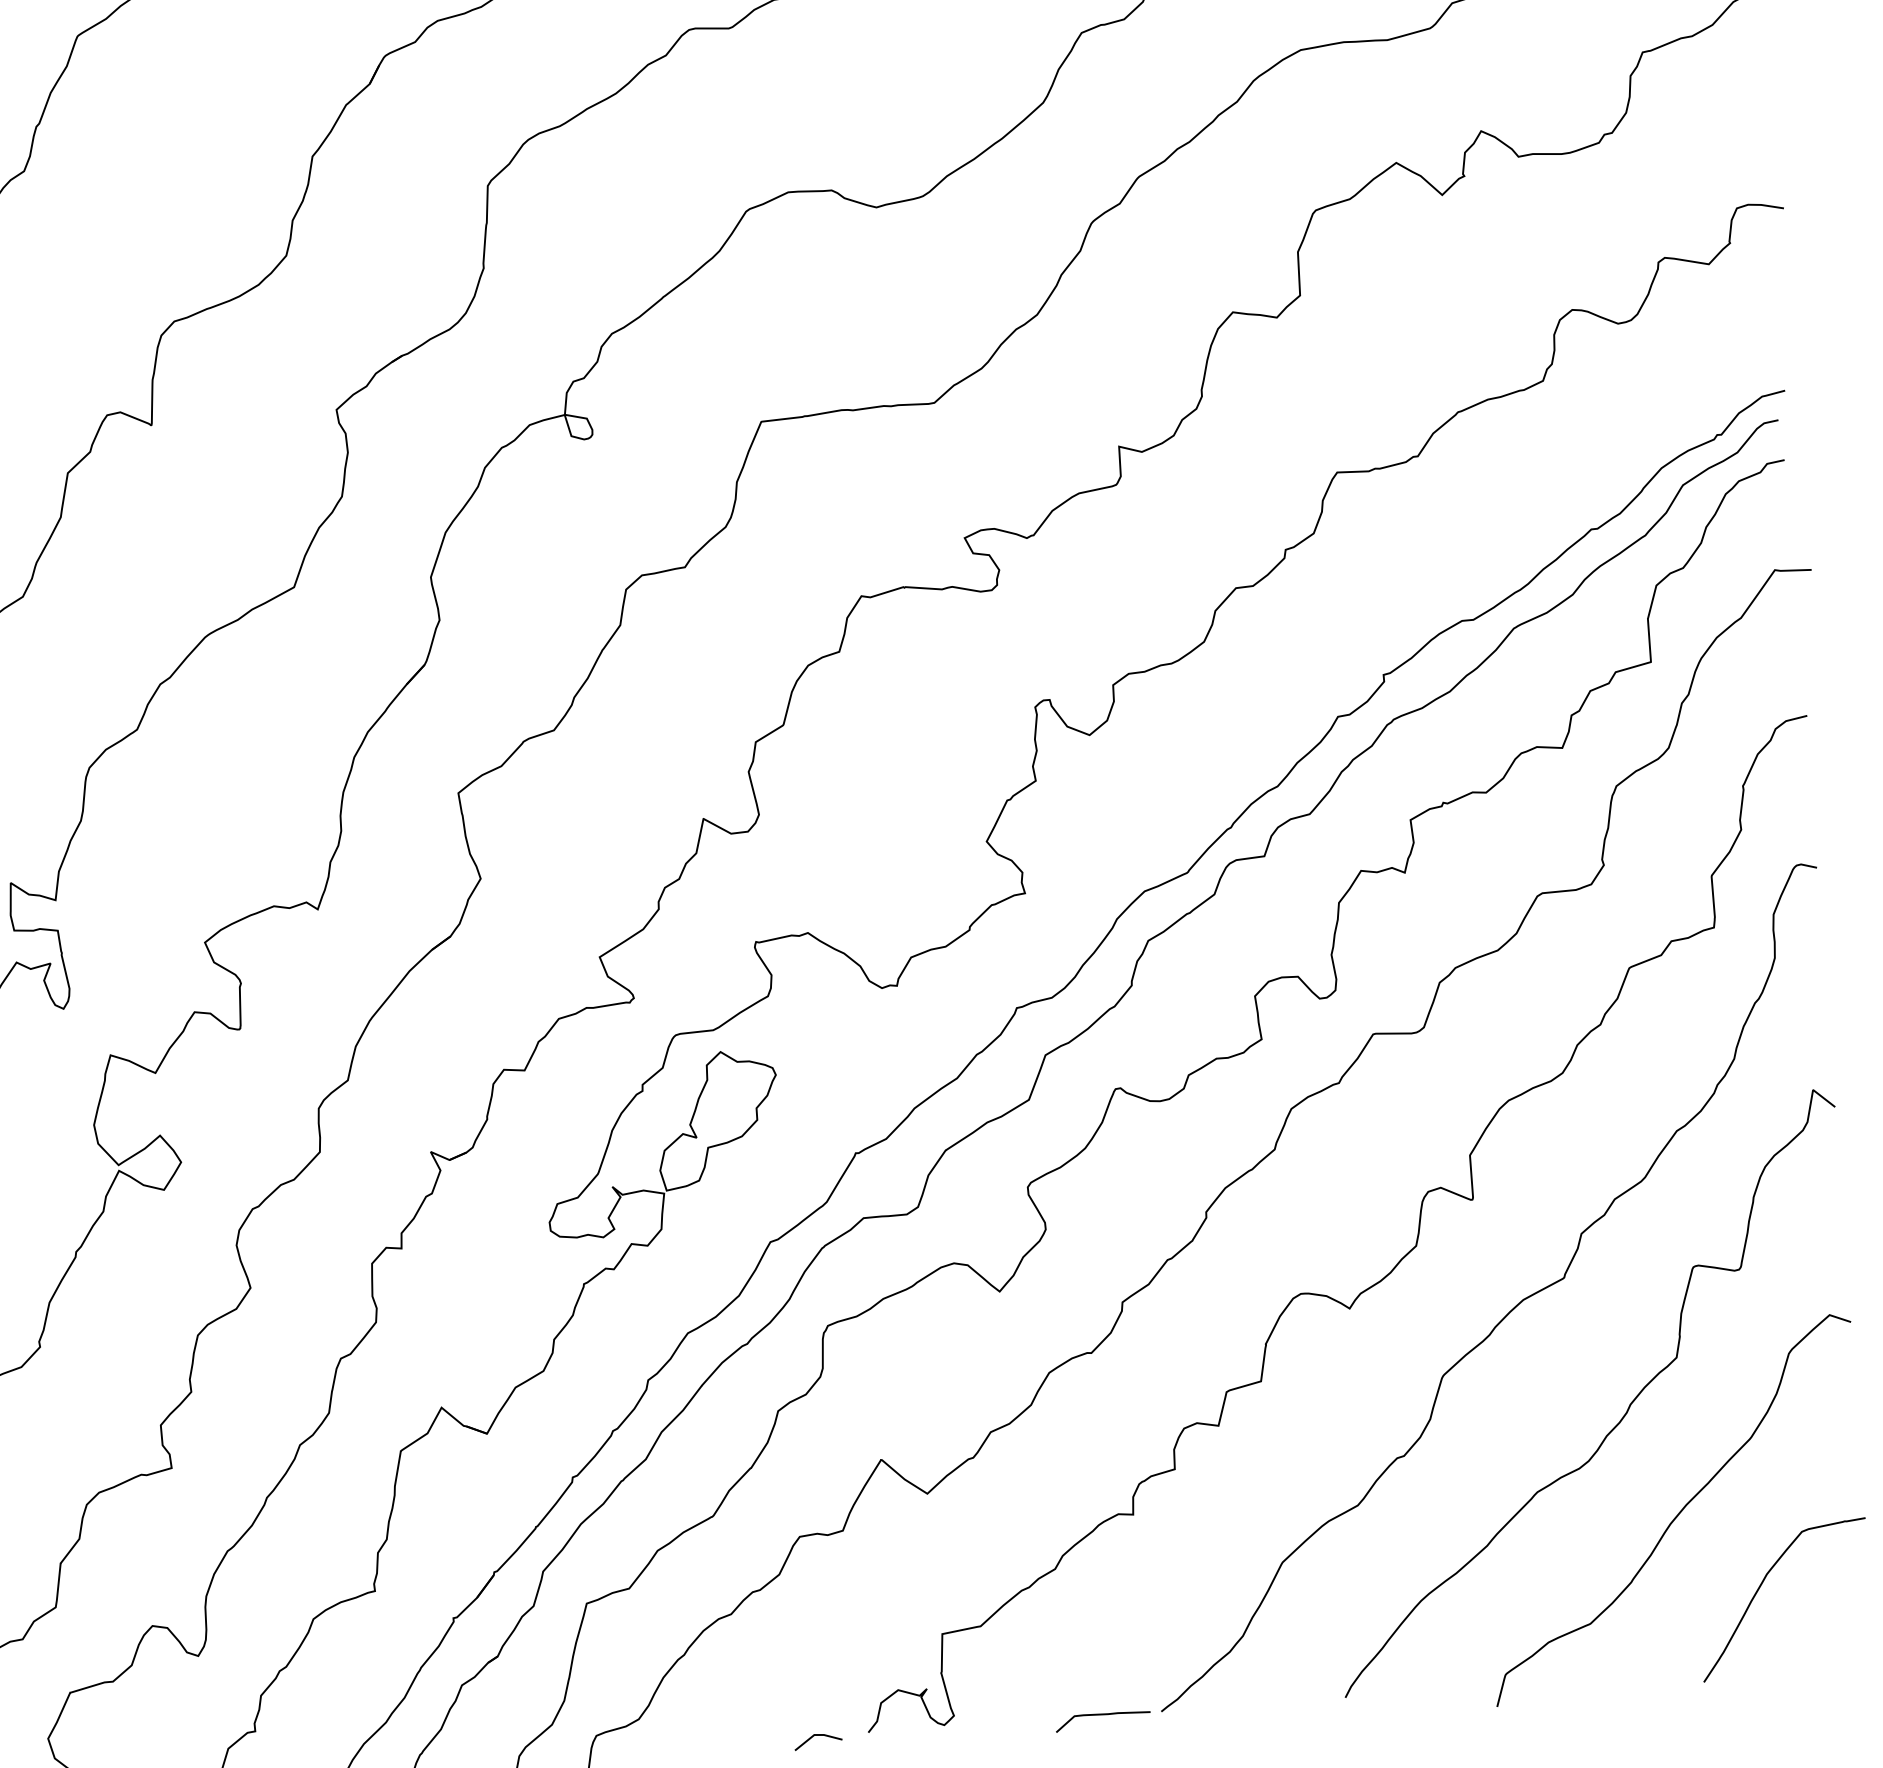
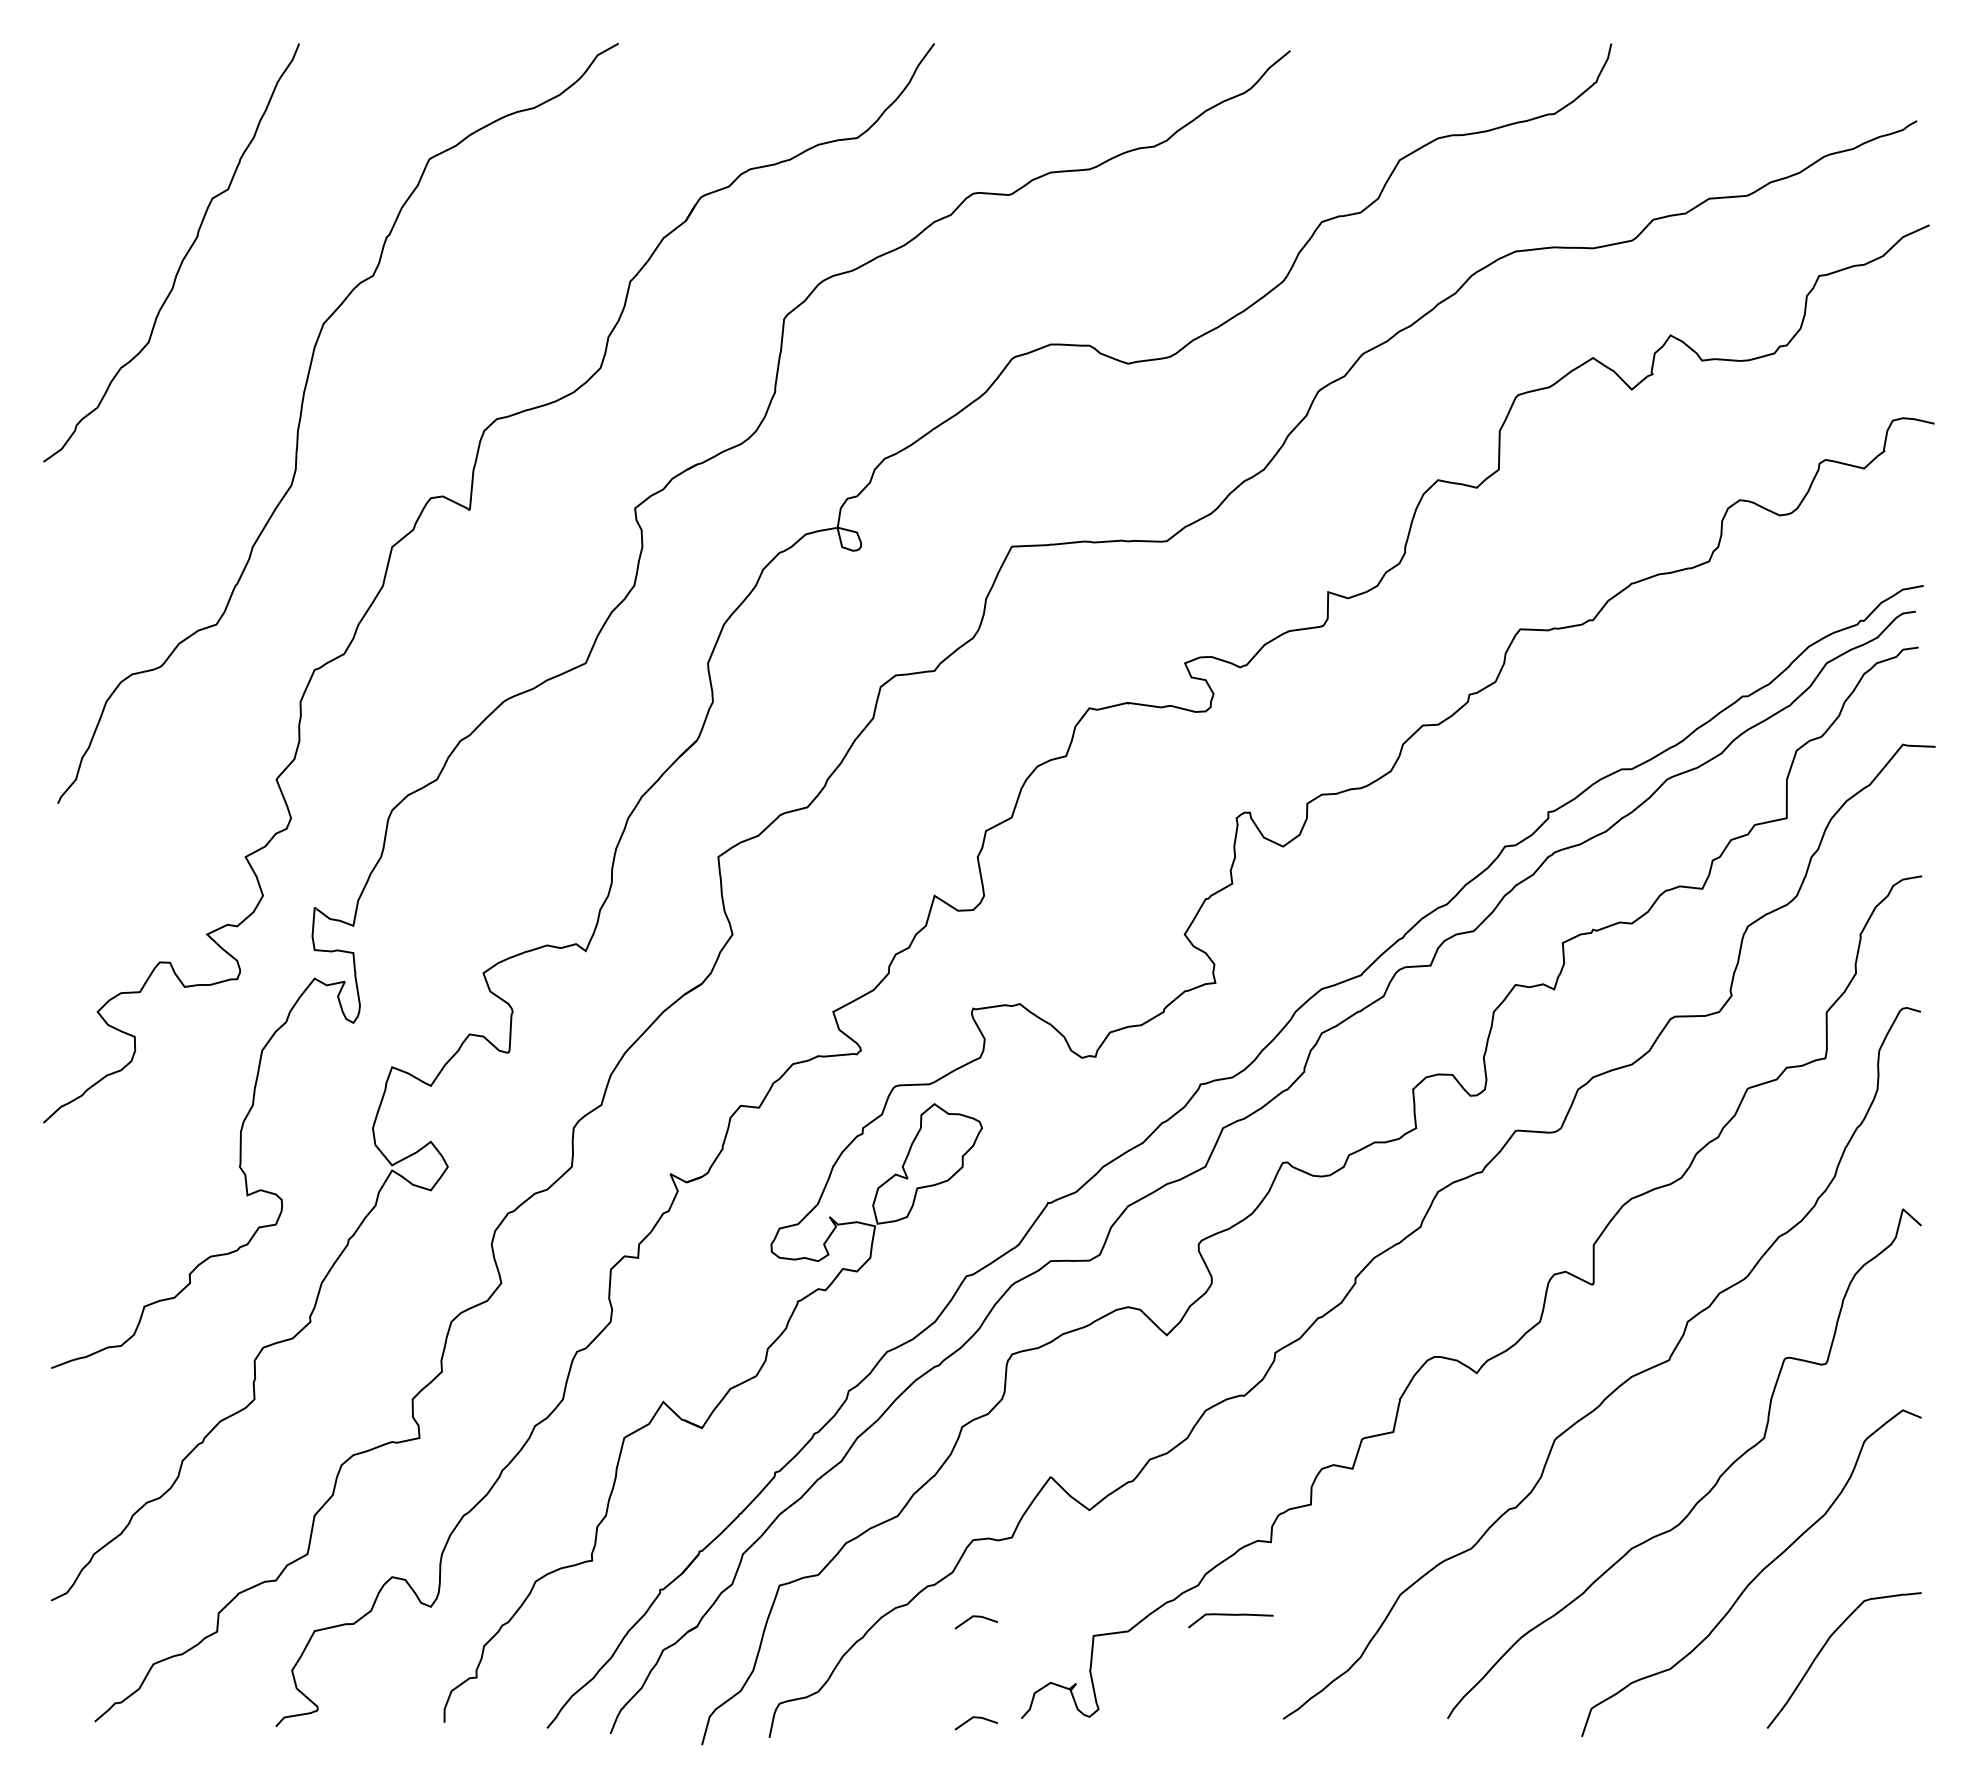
line: (808, 1623) -> (975, 1617), added
curve: (1102, 1715) -> (1230, 1615), moved

